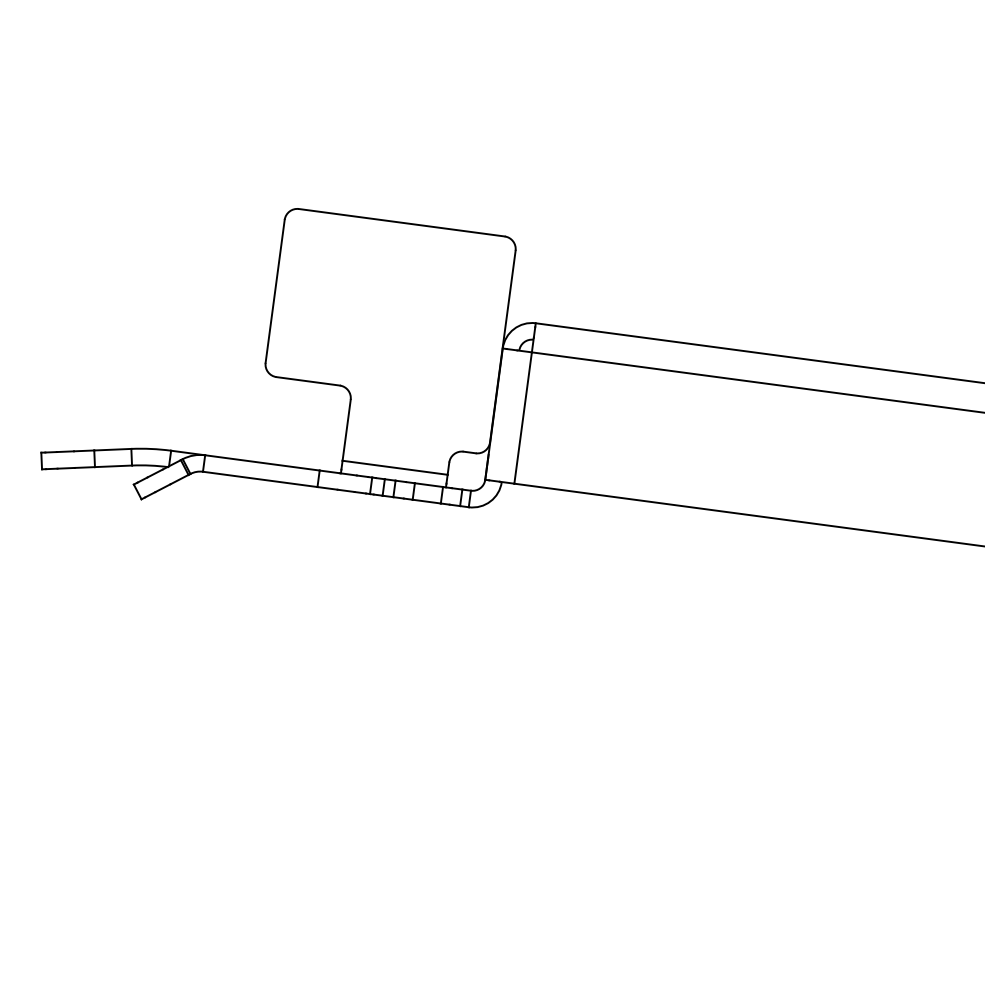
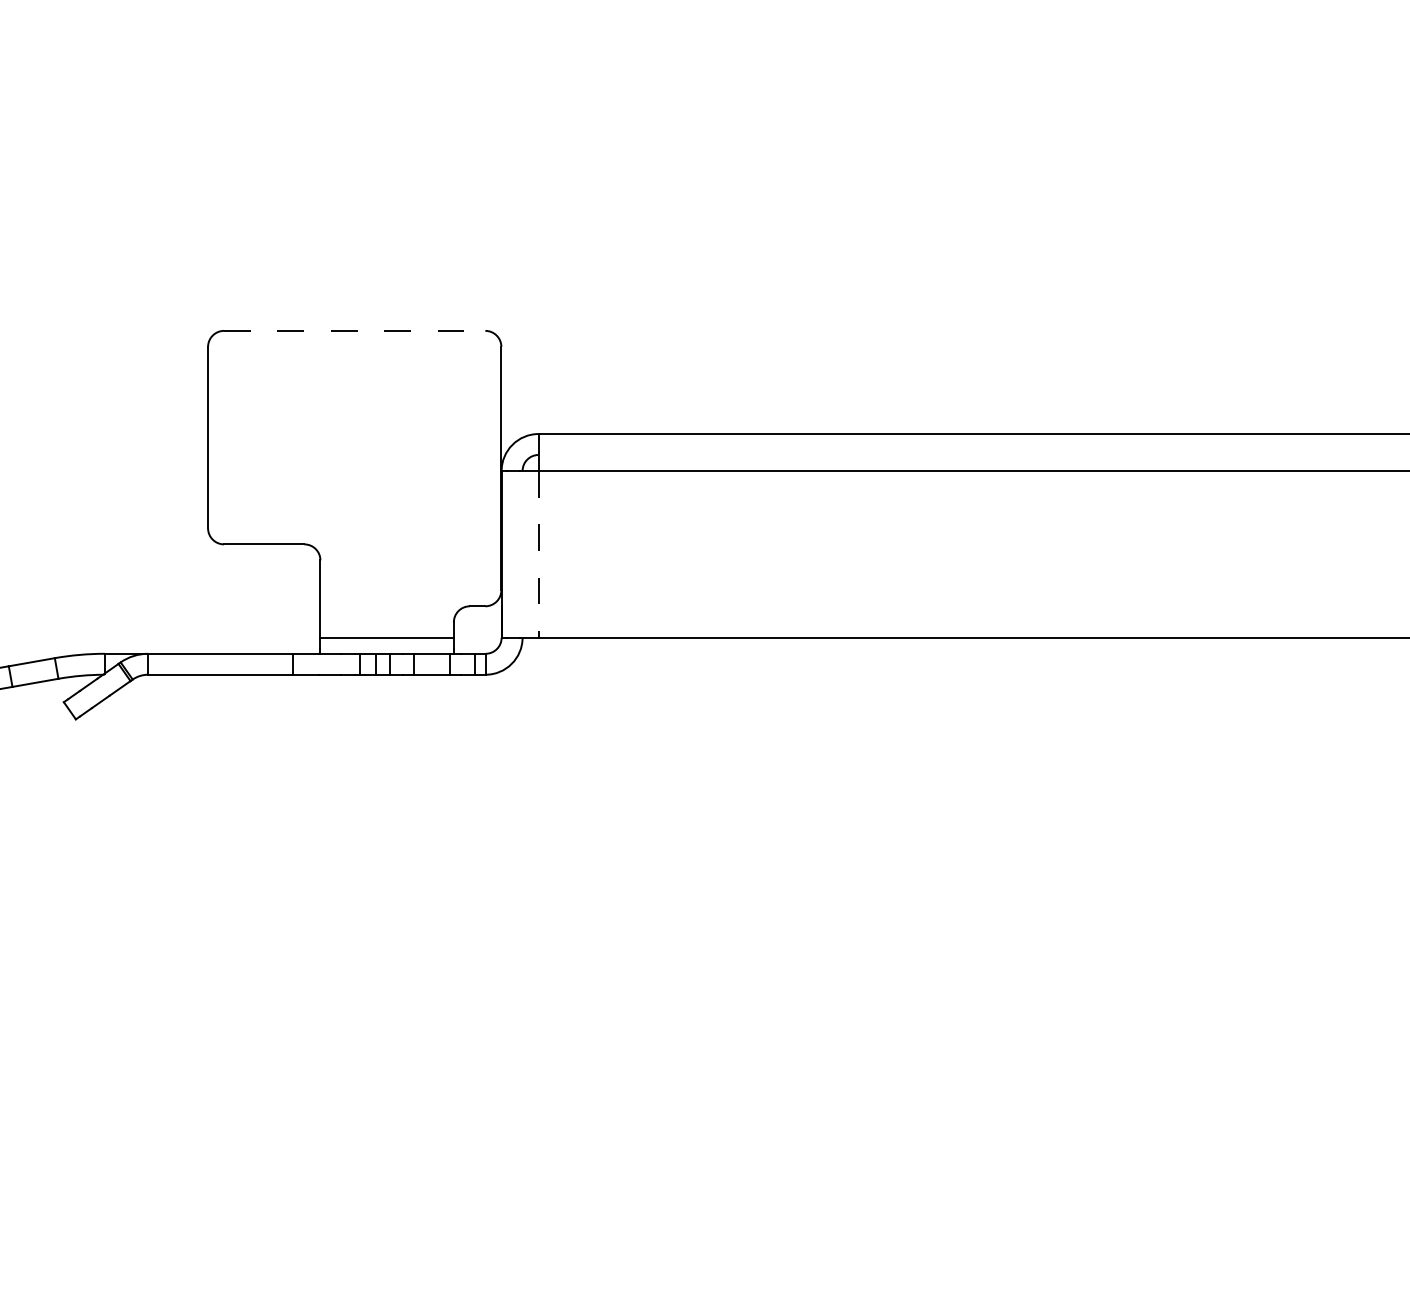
line: (401, 222) -> (354, 330), solid -> dashed
line: (523, 418) -> (538, 554), solid -> dashed

